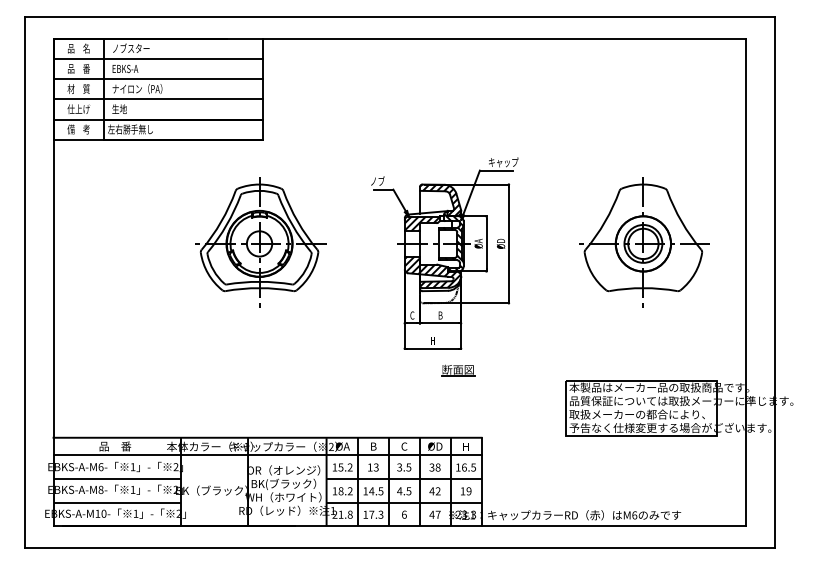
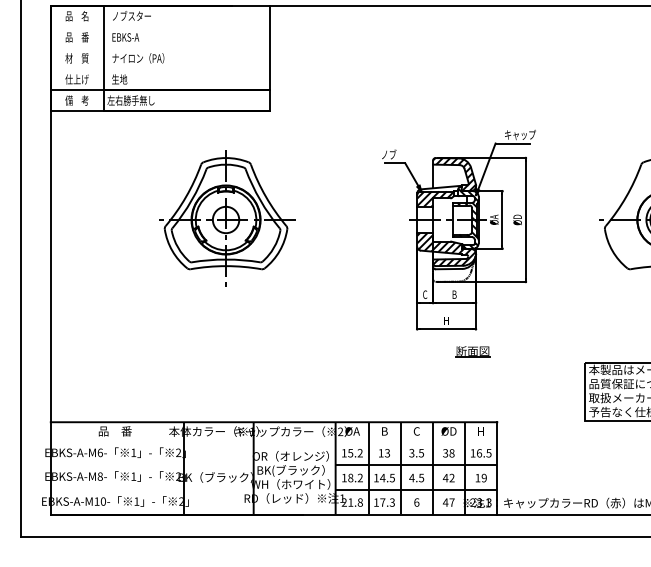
line: (158, 58) -> (160, 26), removed
line: (158, 79) -> (160, 48), removed
line: (158, 99) -> (160, 69), removed
part: (260, 242) -> (227, 218), moved
line: (267, 455) -> (273, 440), removed
line: (117, 478) -> (117, 464), removed
line: (117, 503) -> (117, 490), removed

